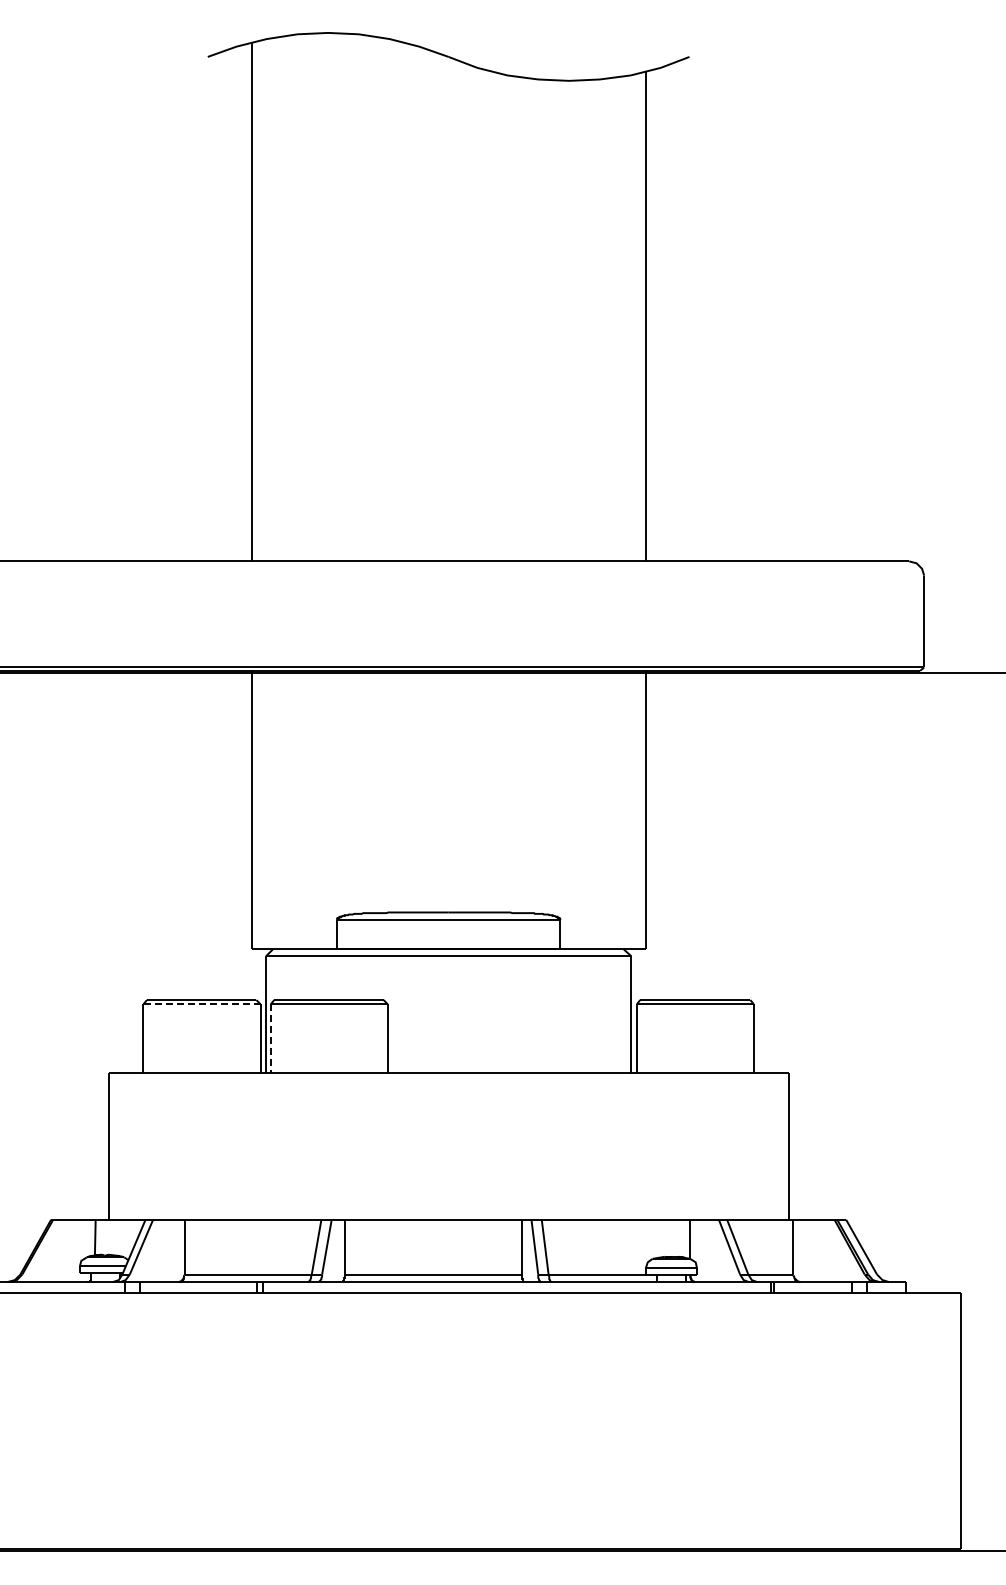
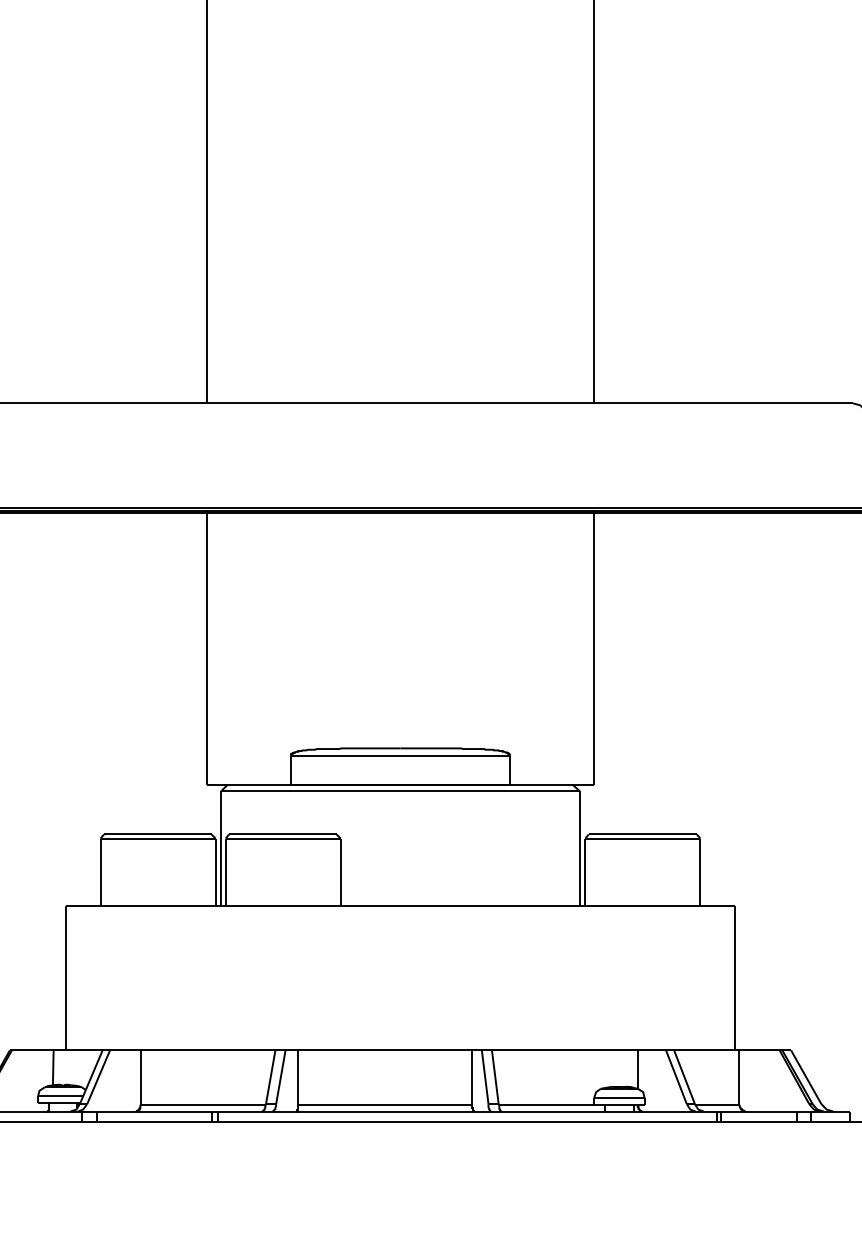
line: (202, 1004) -> (158, 838), dashed -> solid
line: (270, 1038) -> (225, 872), dashed -> solid

